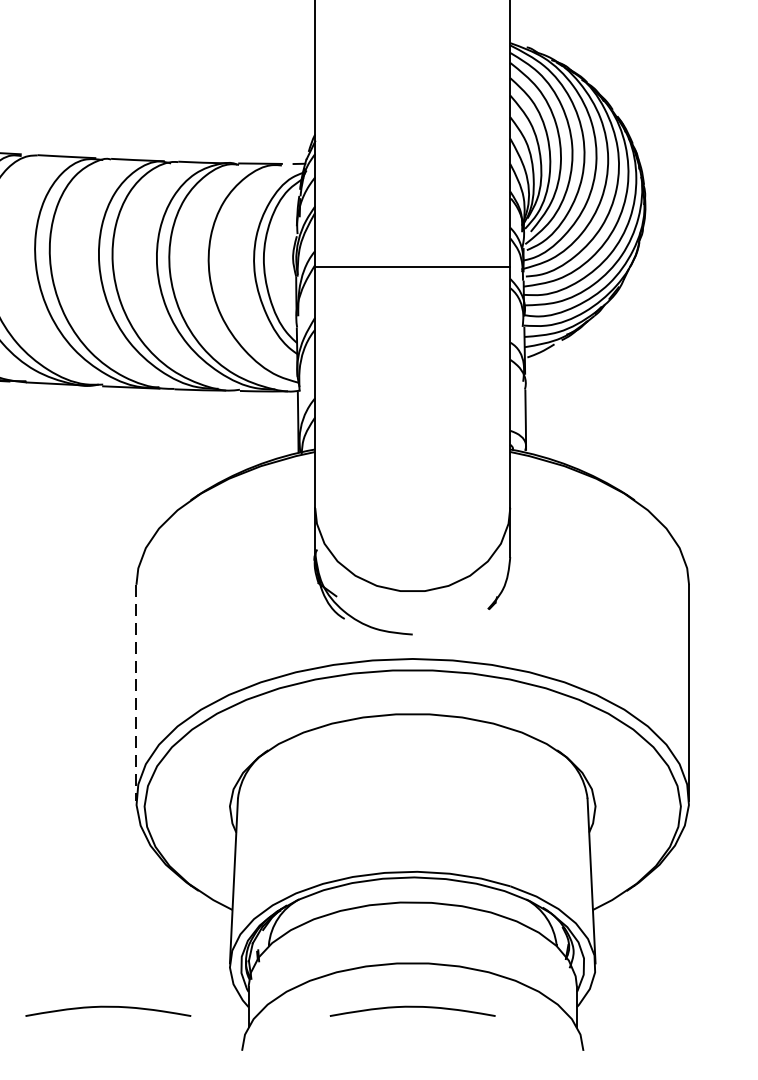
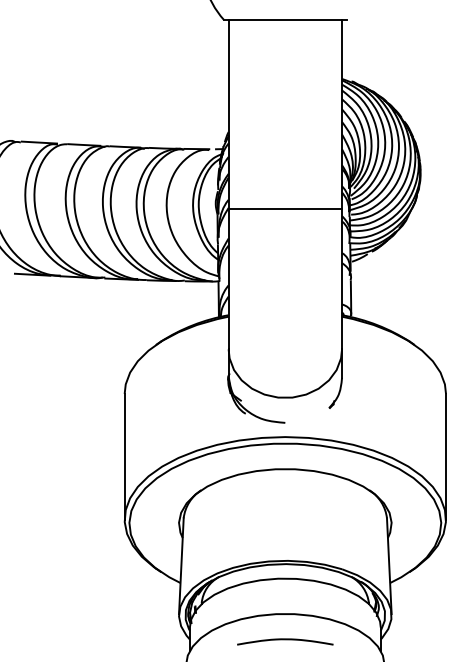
line: (136, 692) -> (124, 456), dashed -> solid
curve: (108, 1008) -> (108, 640), removed

